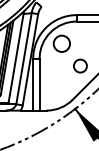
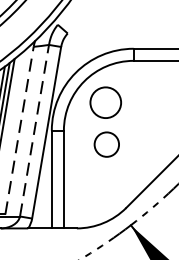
line: (16, 58) -> (20, 130), solid -> dashed
line: (24, 58) -> (35, 130), solid -> dashed
circle: (80, 65) -> (106, 143), moved

